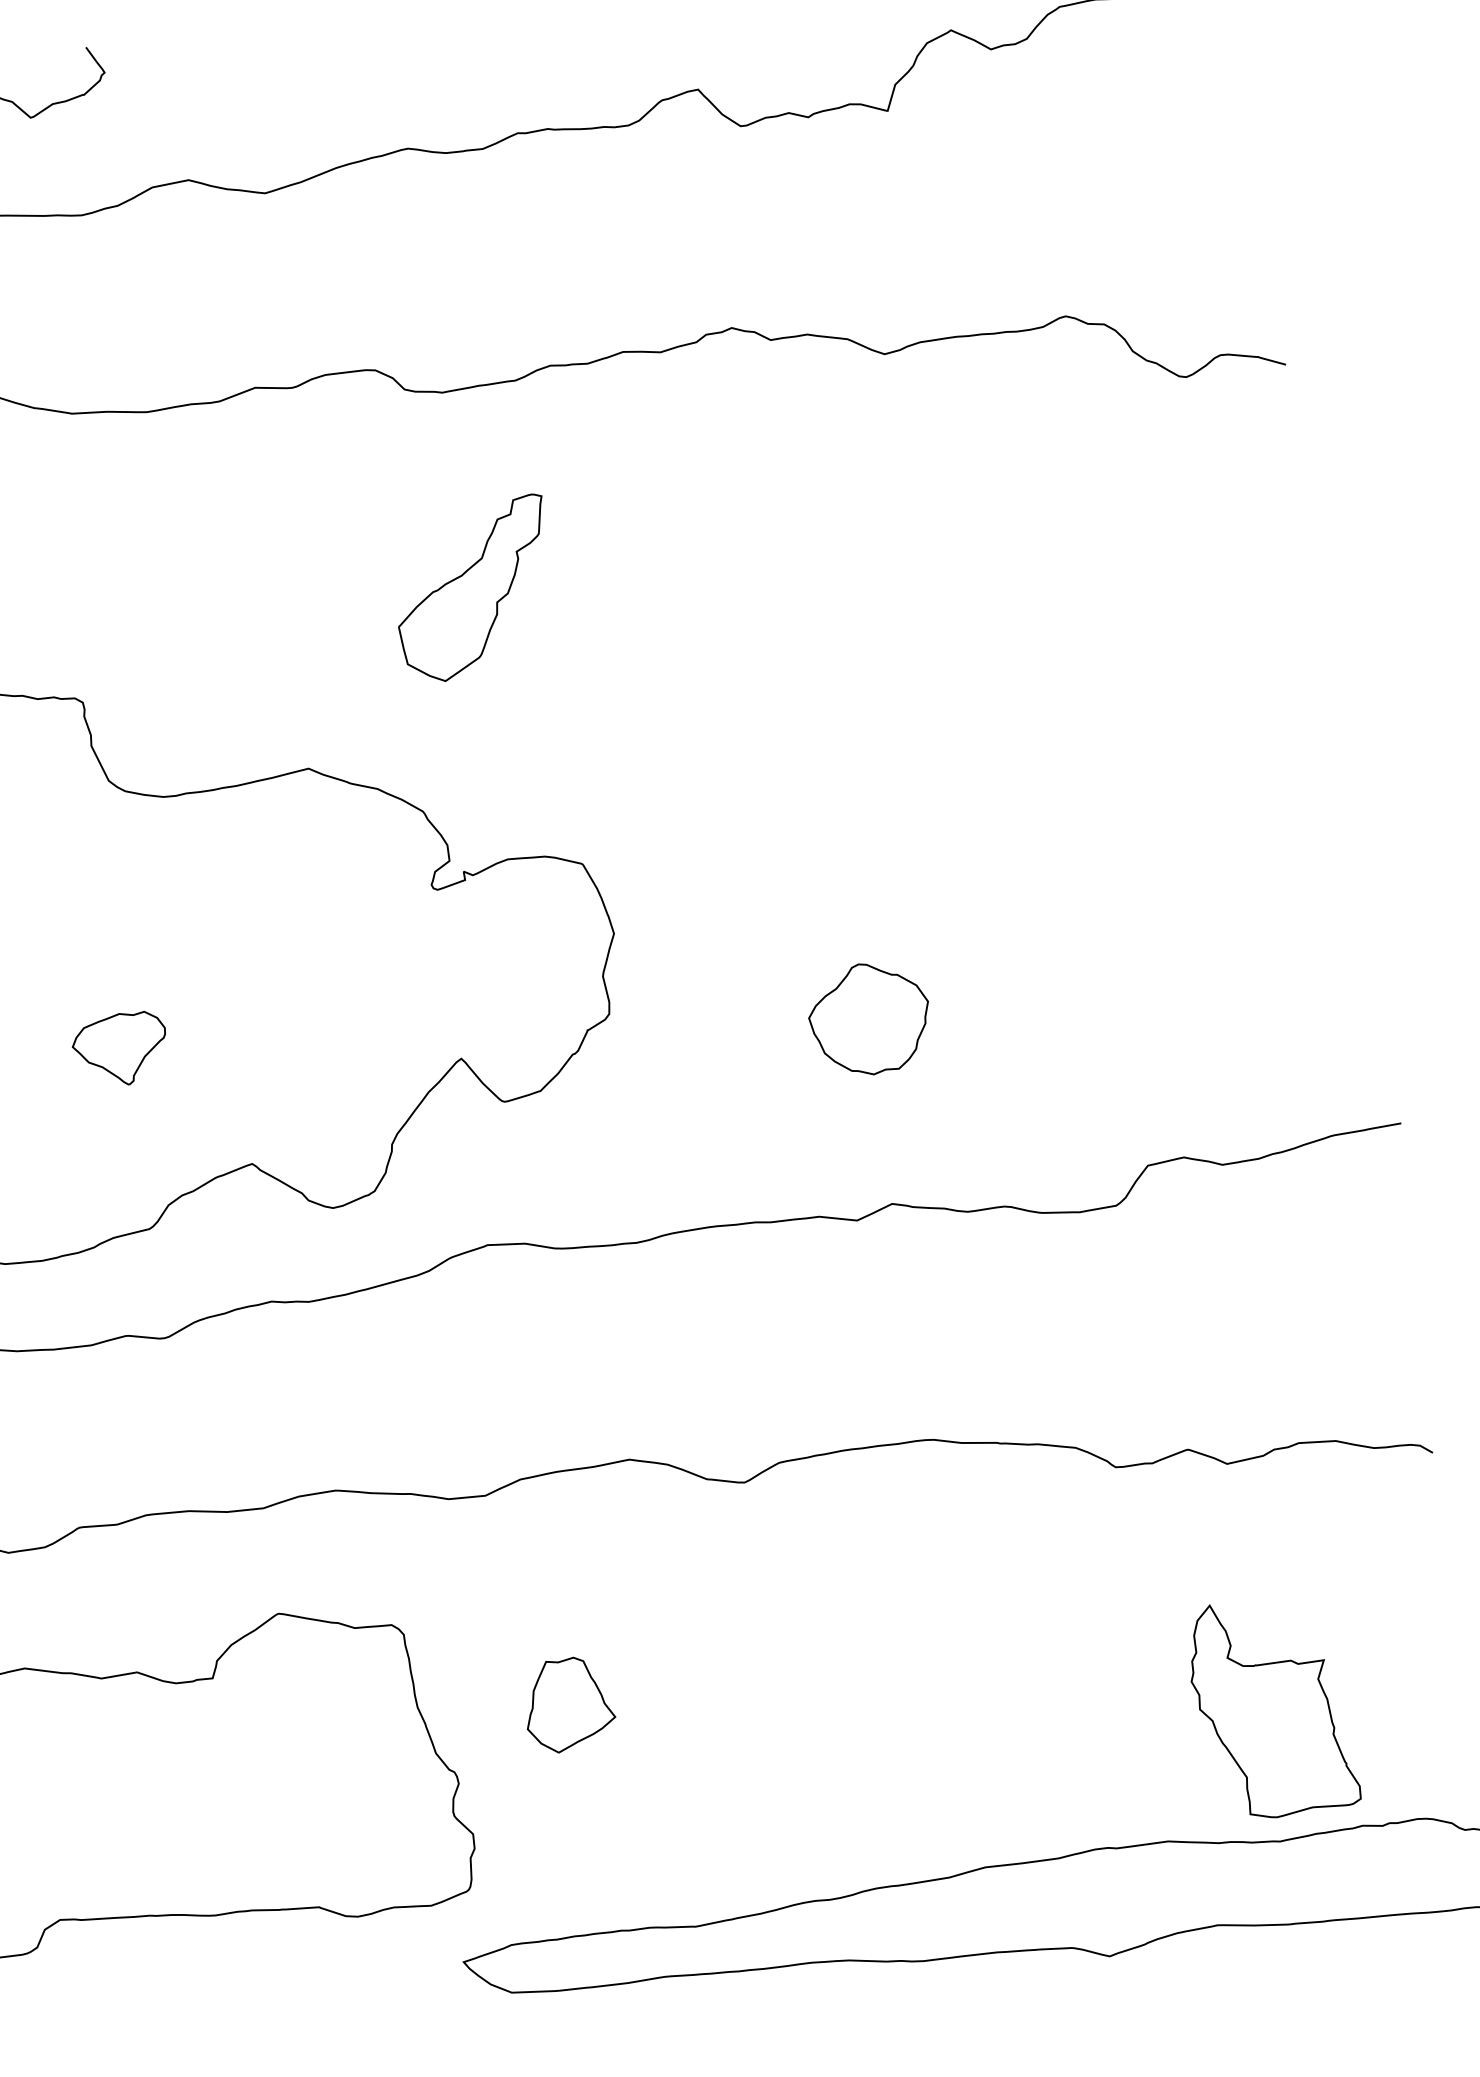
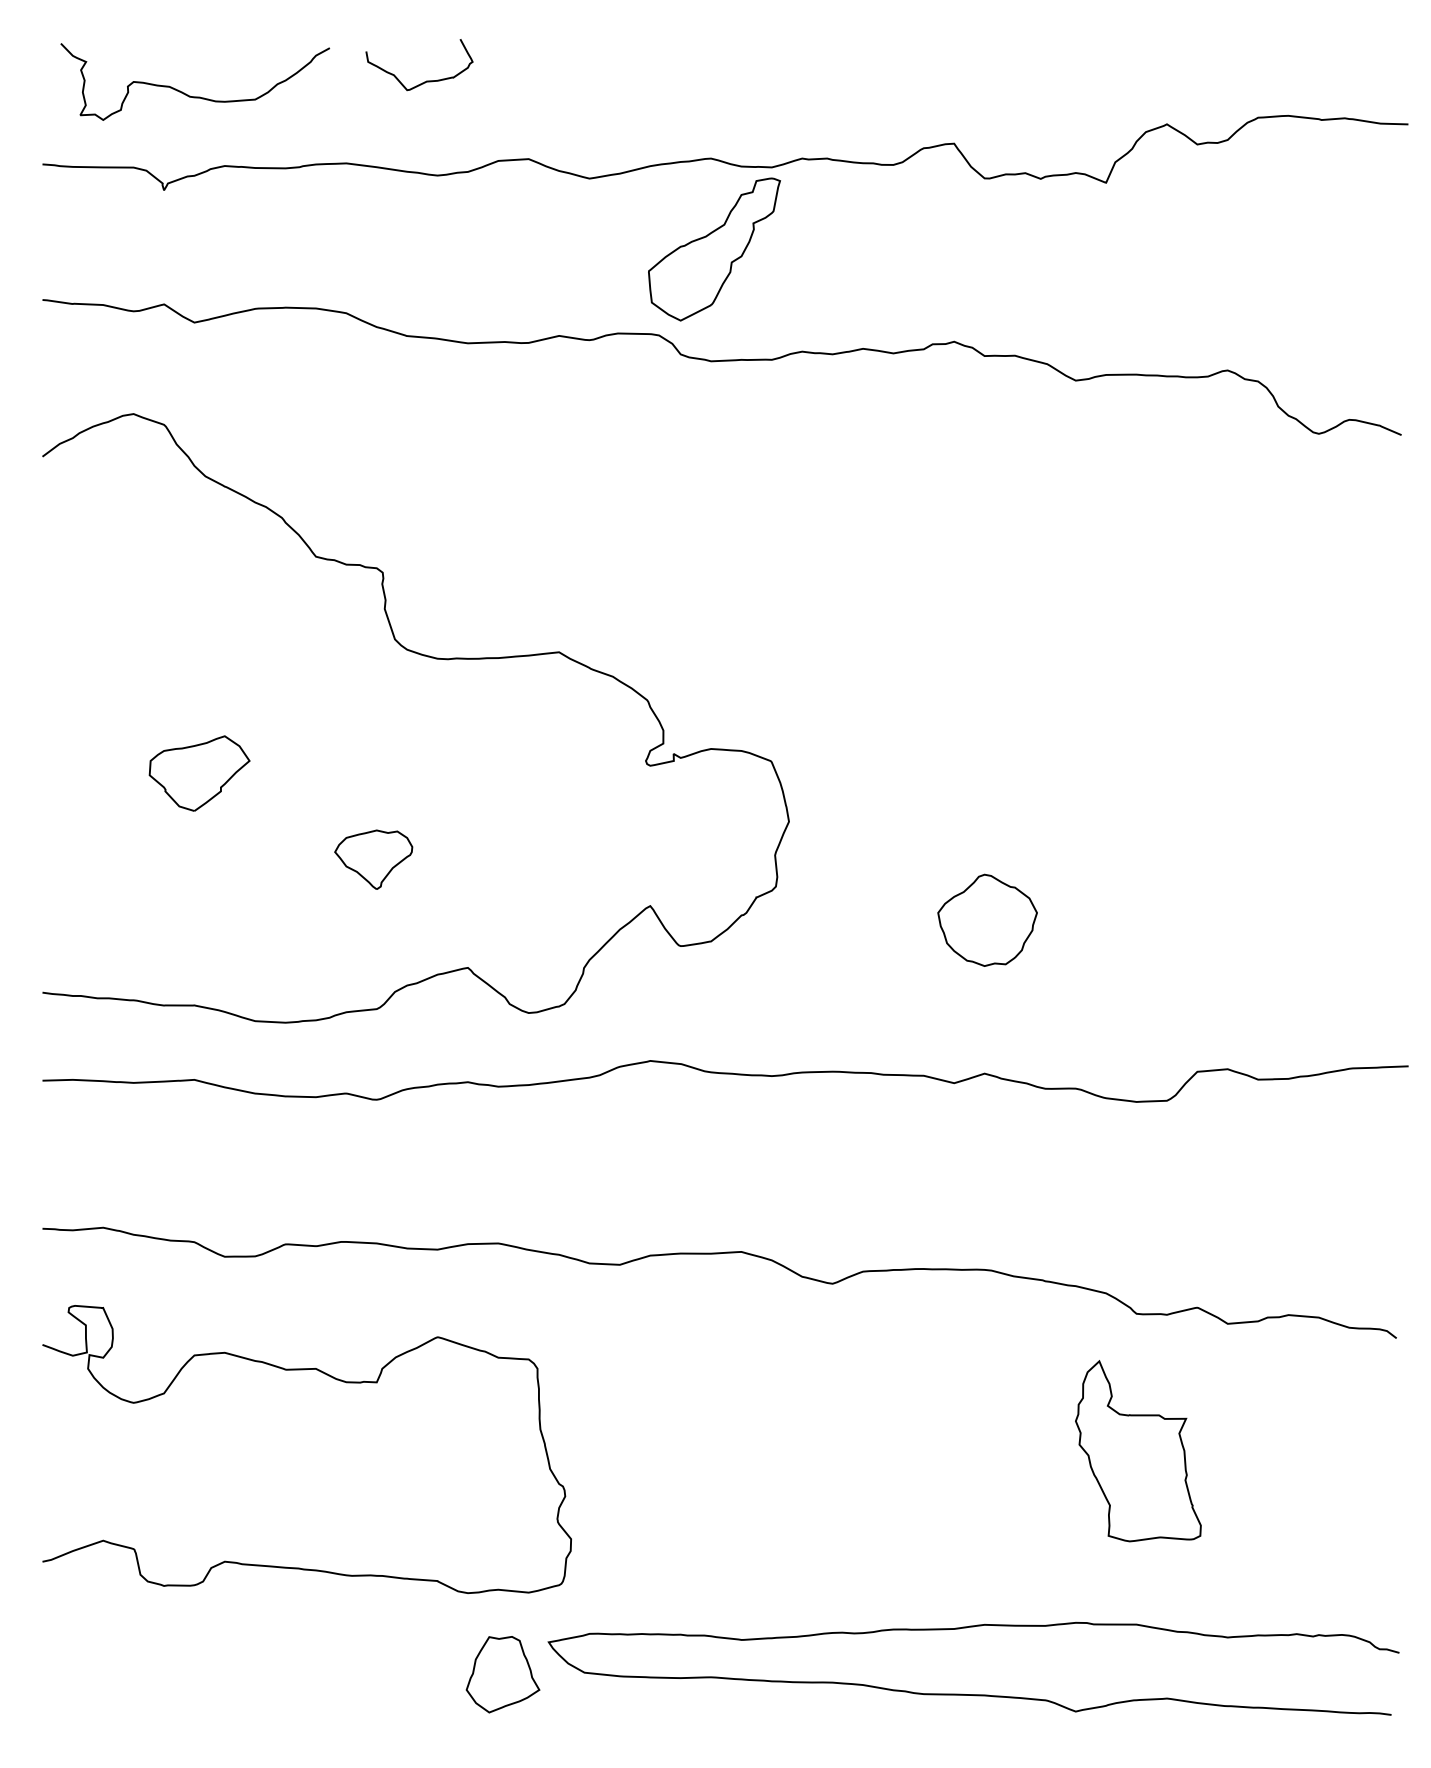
part: (474, 589) -> (714, 249), moved
part: (568, 1704) -> (502, 1674), moved
part: (1272, 1707) -> (1138, 1451), moved

